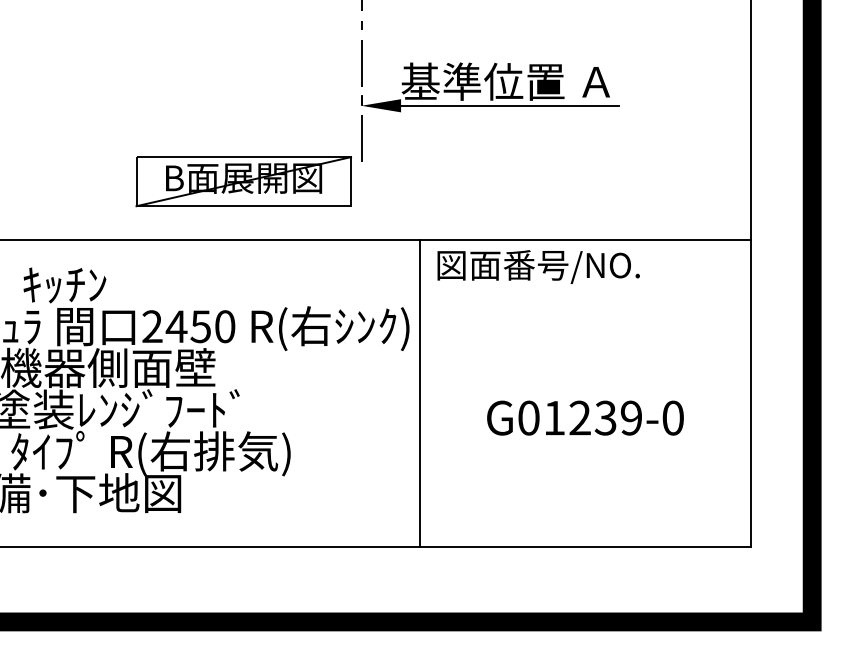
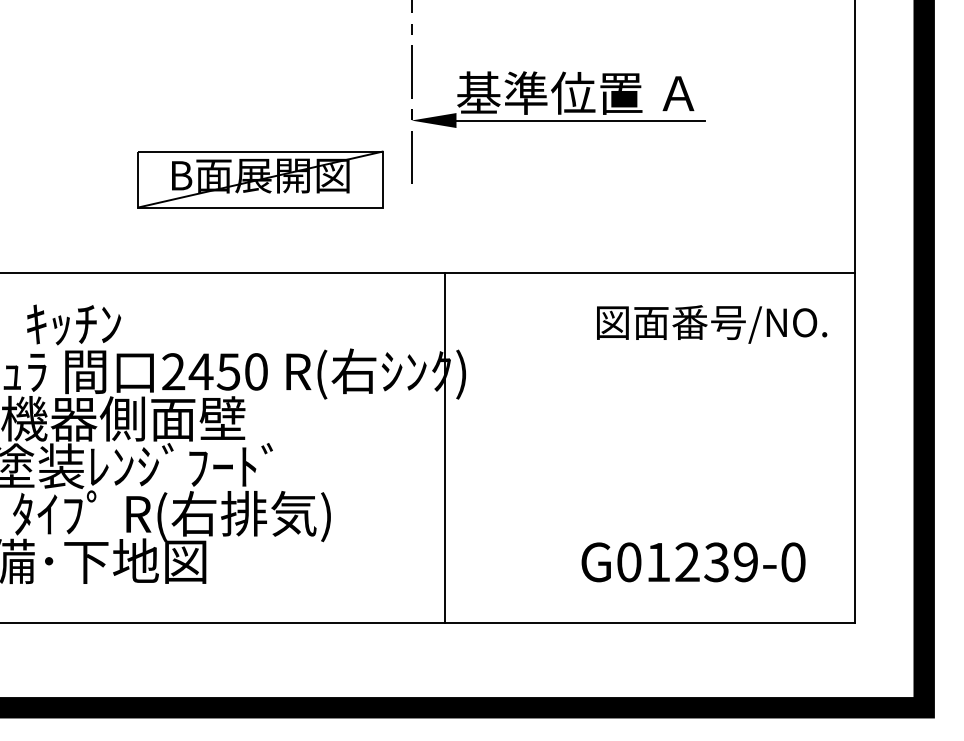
part: (243, 181) -> (260, 179), moved
text: (538, 266) -> (711, 323), moved
line: (419, 393) -> (444, 447), moved
text: (585, 417) -> (693, 561), moved

